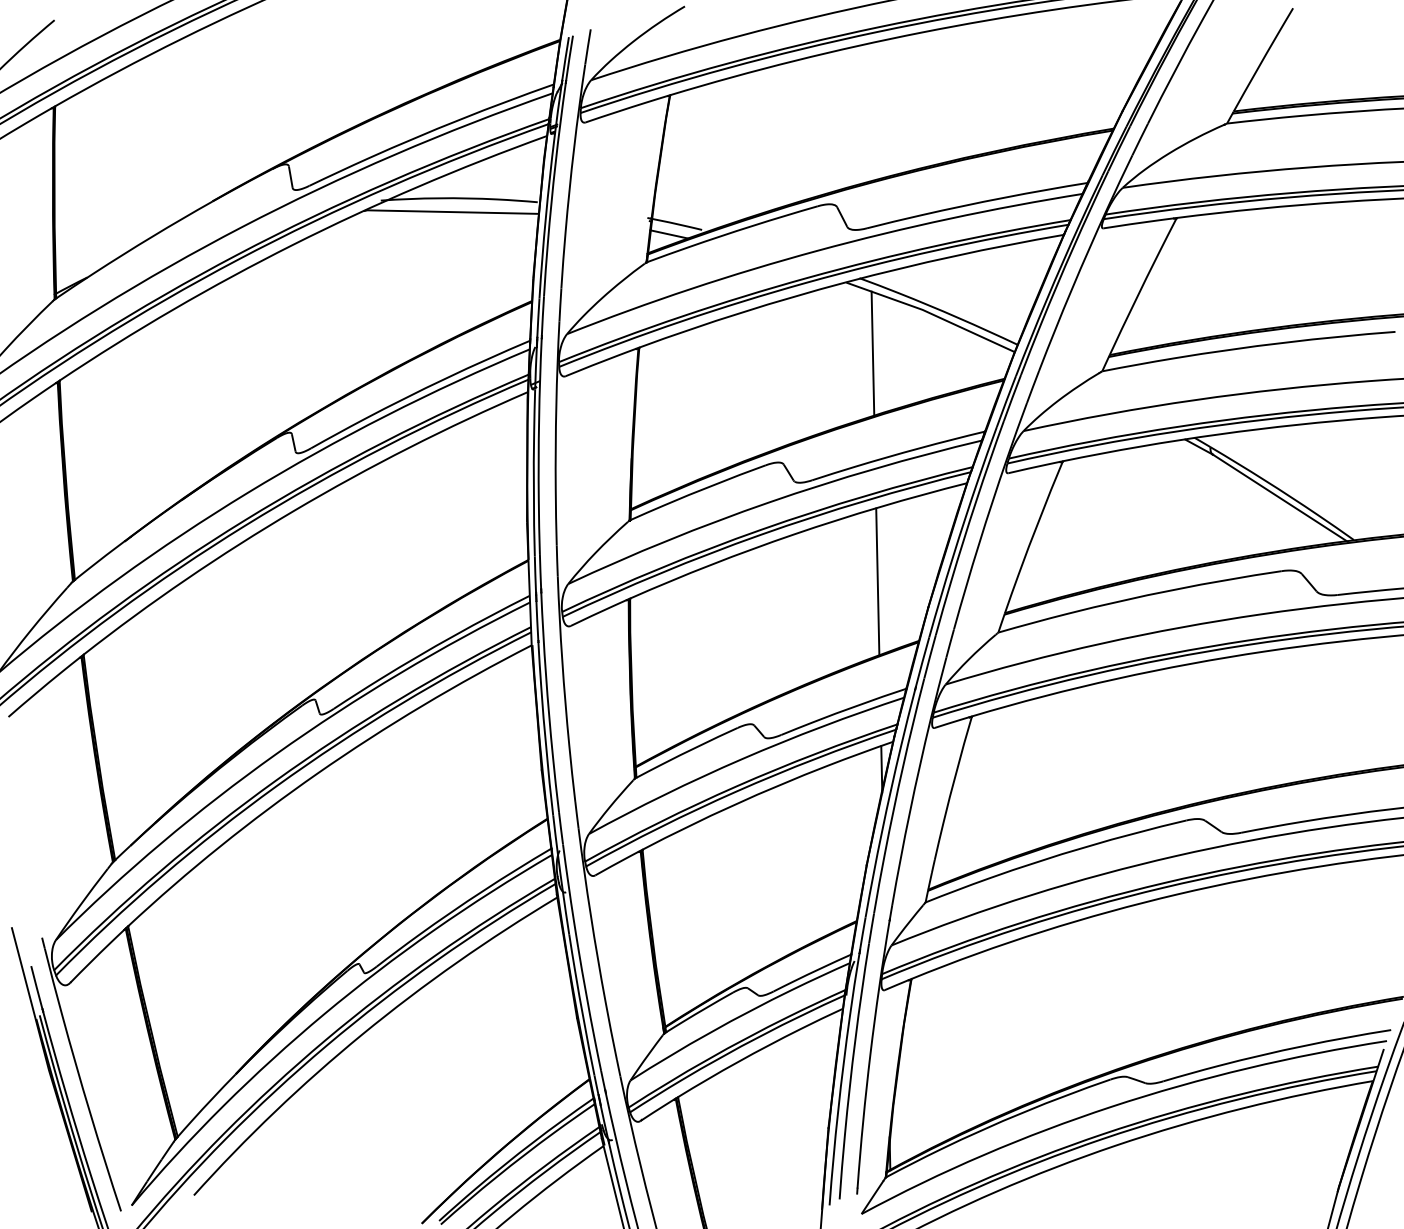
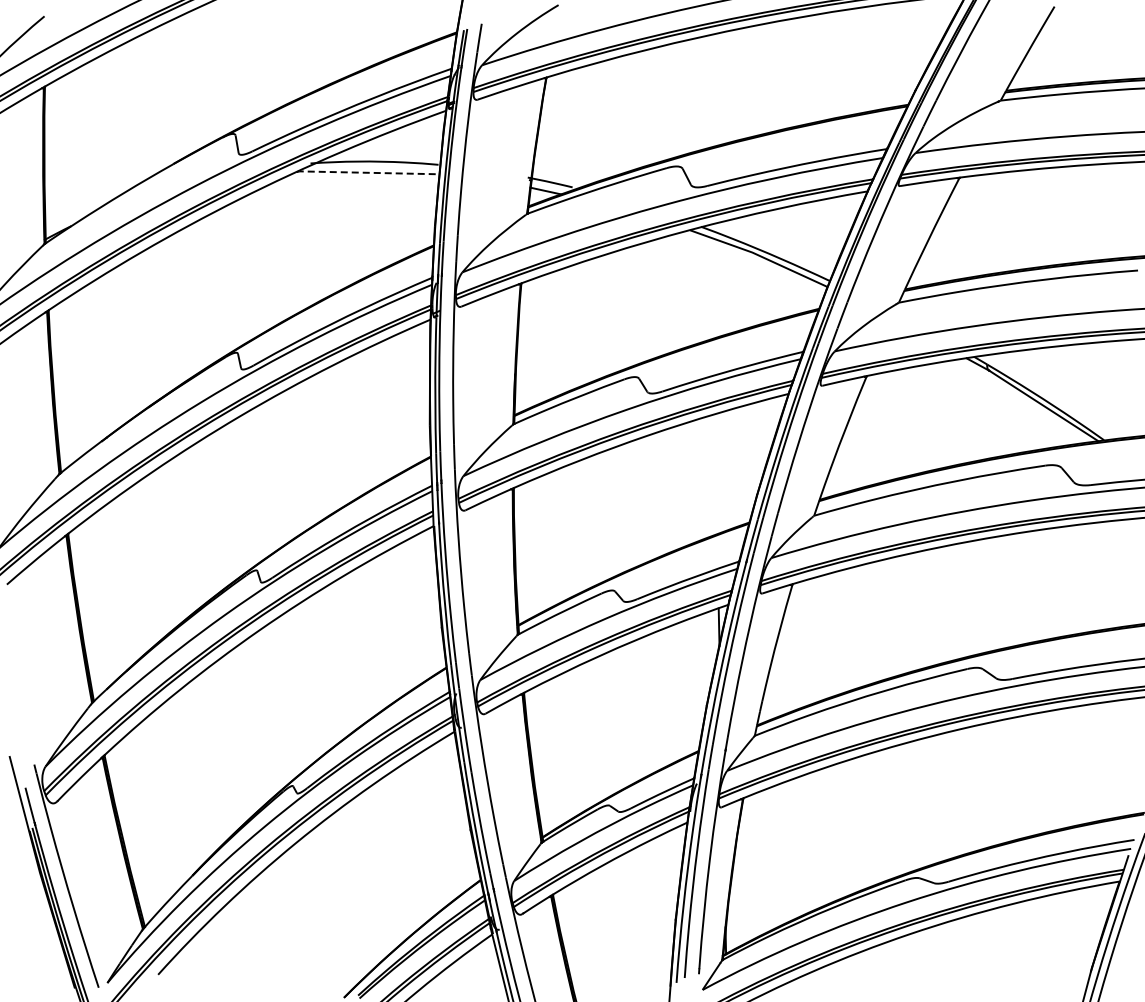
line: (450, 211) -> (367, 172), solid -> dashed
line: (872, 353) -> (711, 288), removed
line: (877, 582) -> (715, 474), removed

